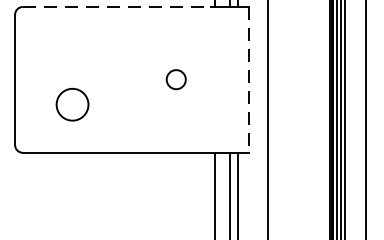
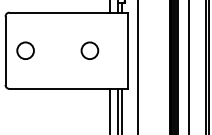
line: (118, 6) -> (59, 12), dashed -> solid
circle: (175, 79) -> (89, 50), size x1.67
line: (249, 81) -> (128, 51), dashed -> solid
circle: (72, 104) -> (25, 50), moved

